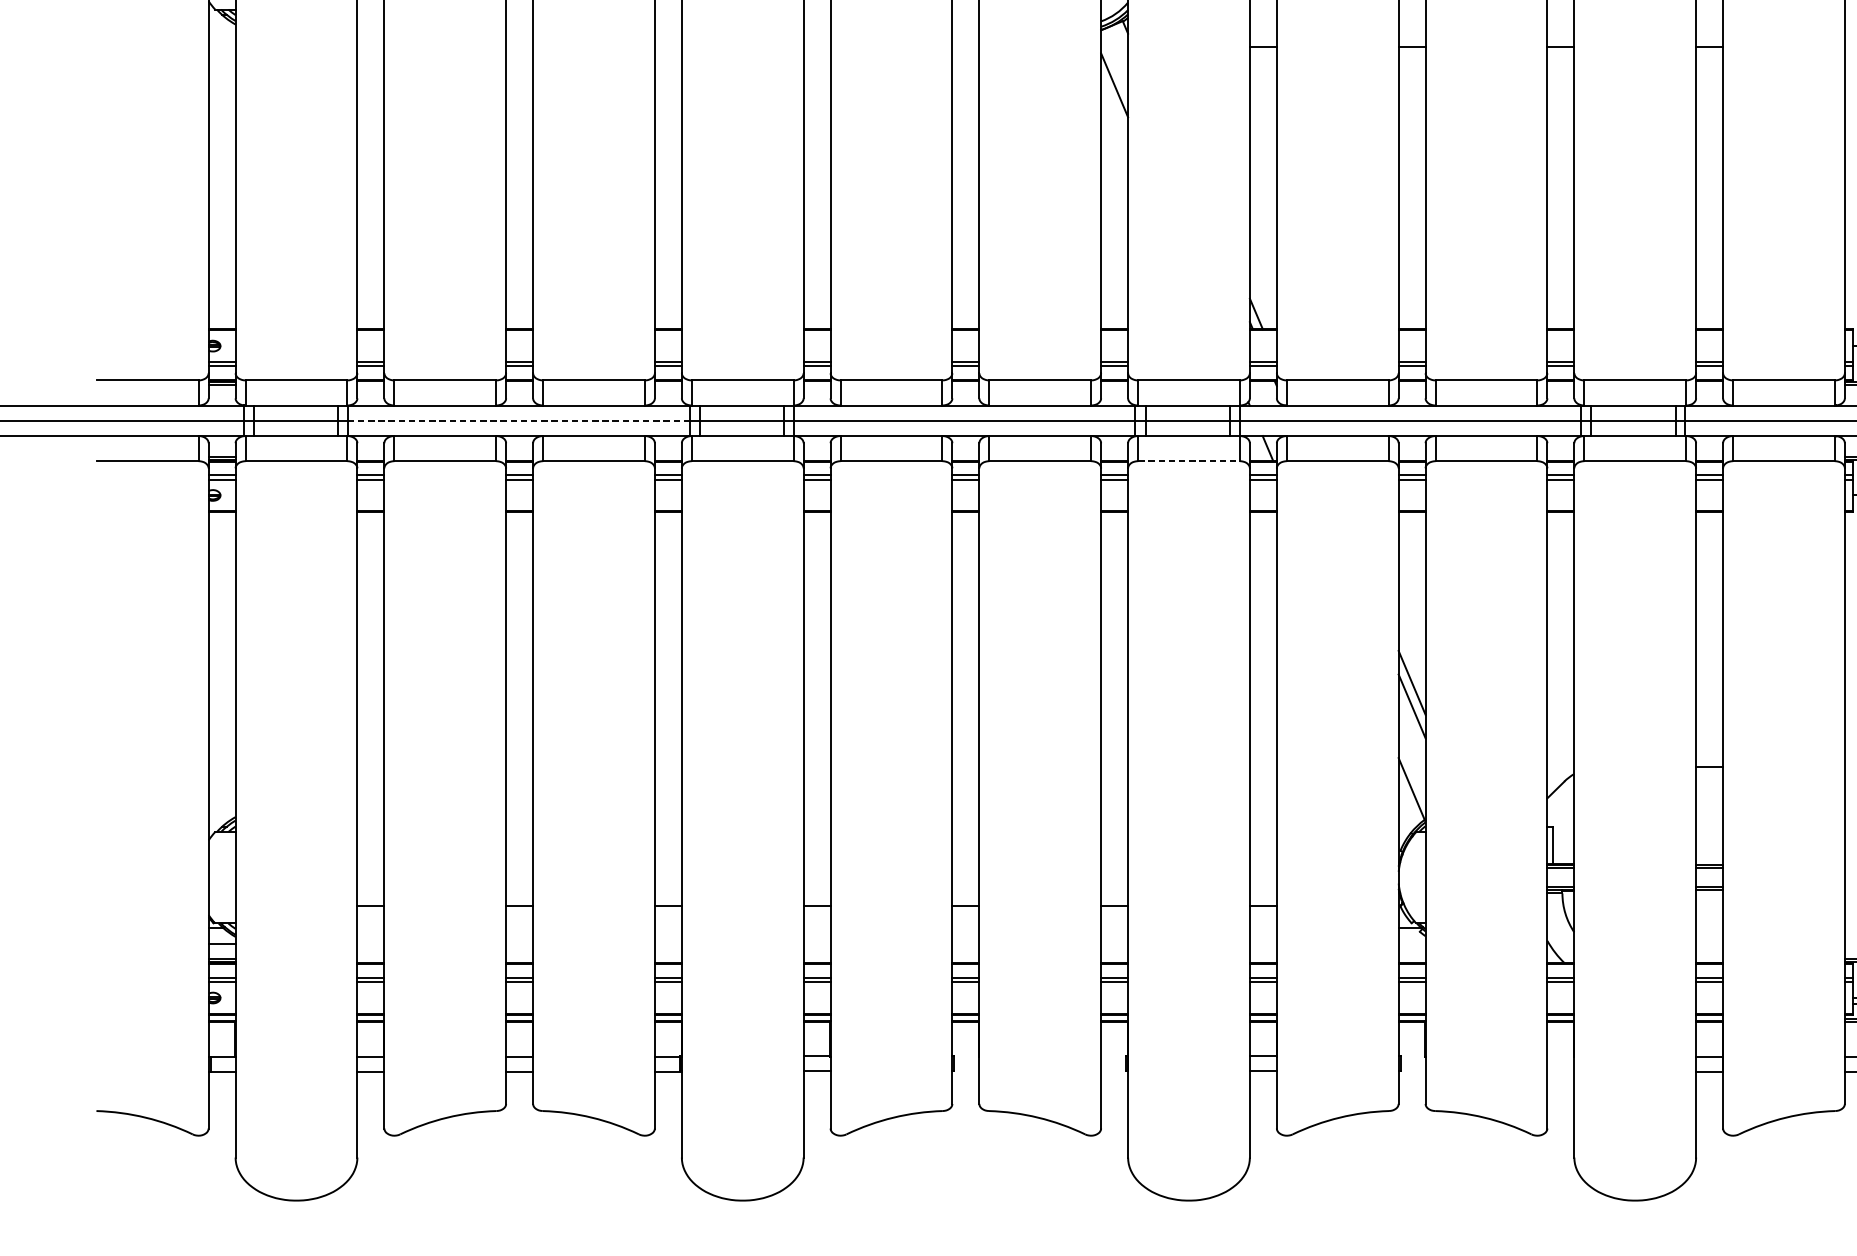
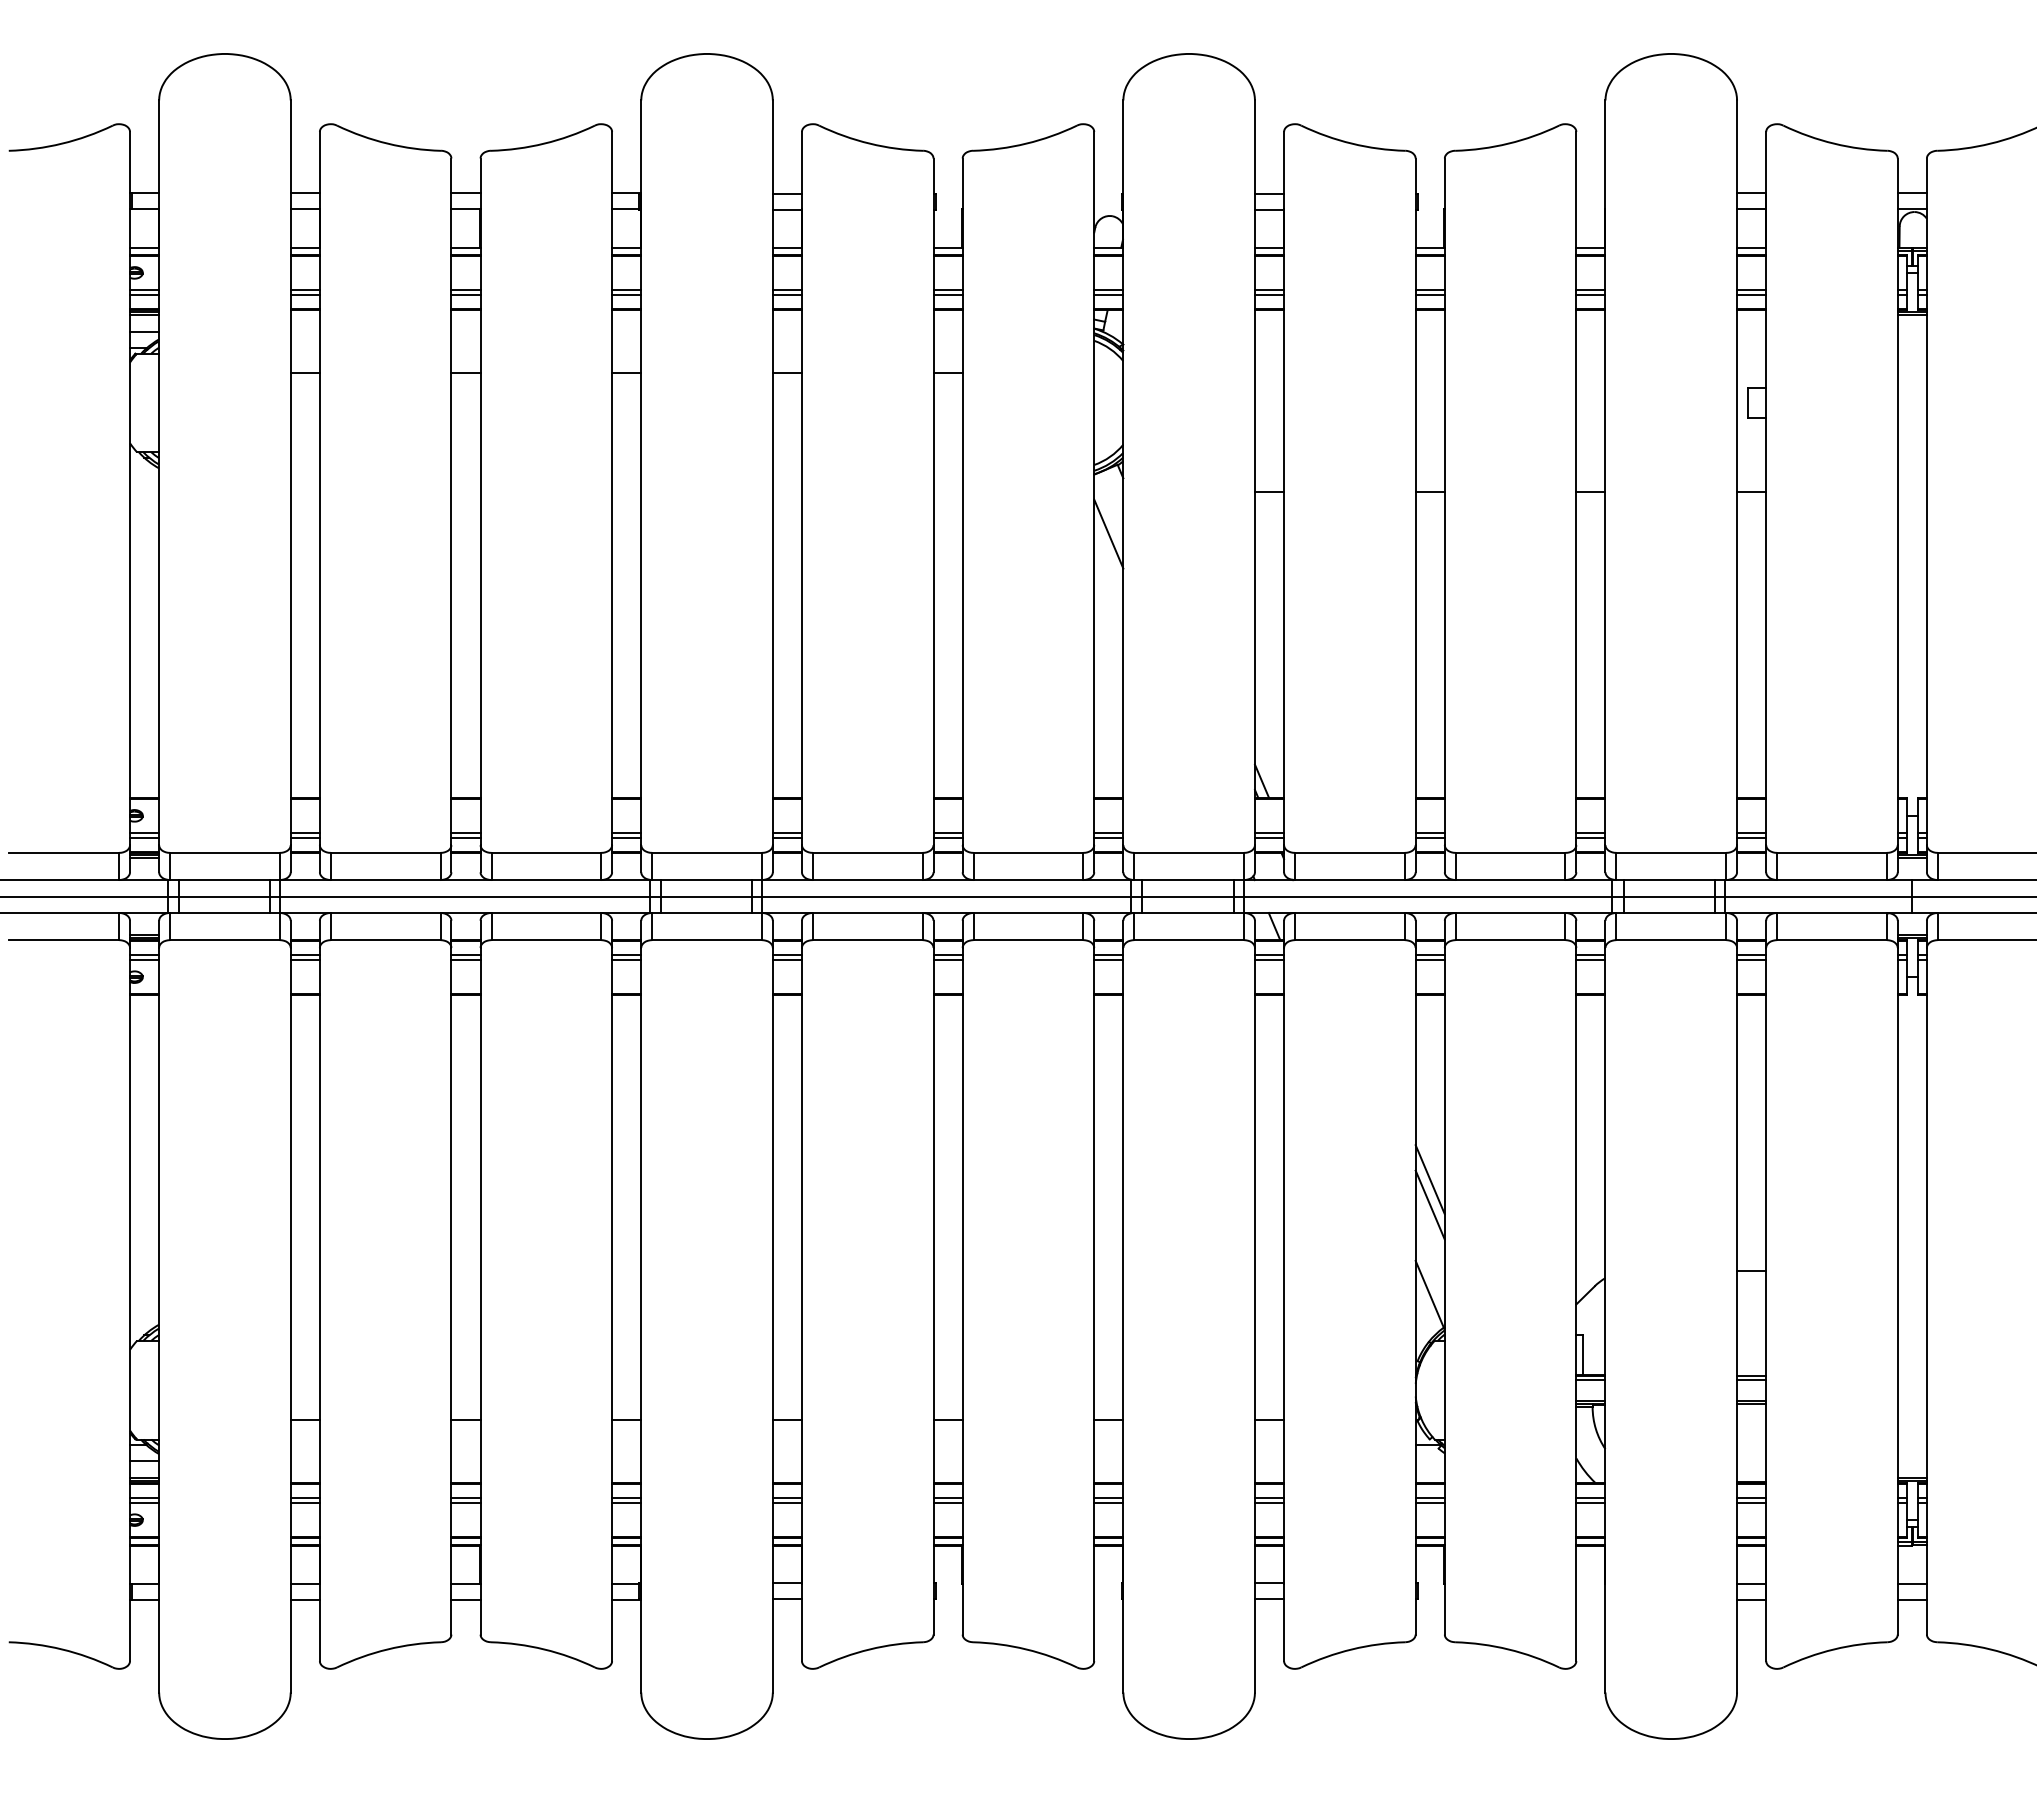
line: (519, 420) -> (465, 896), dashed -> solid
line: (1189, 461) -> (1189, 940), dashed -> solid

